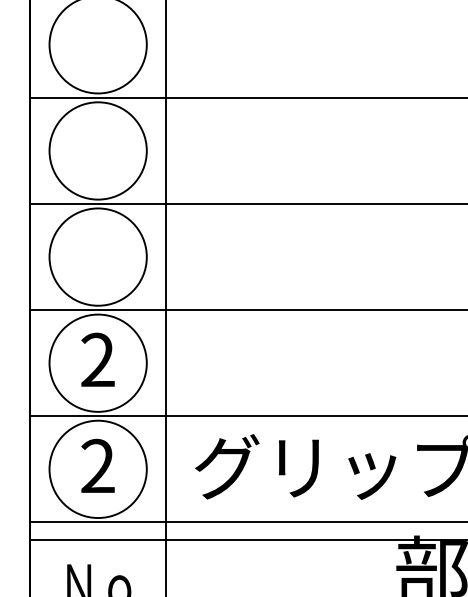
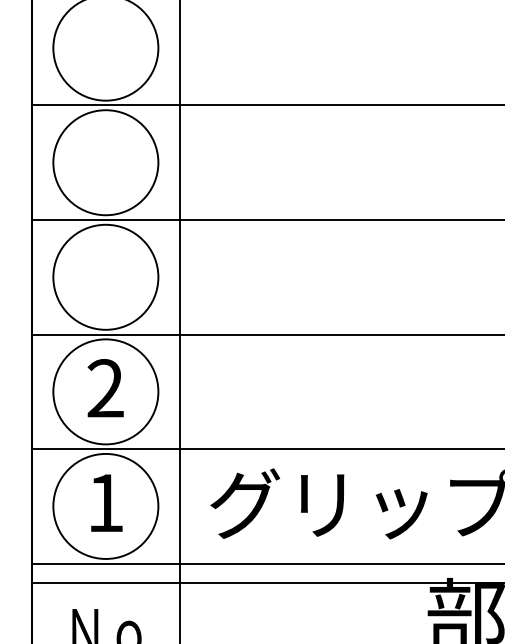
text: (97, 465) -> (105, 502), 2 -> 1

